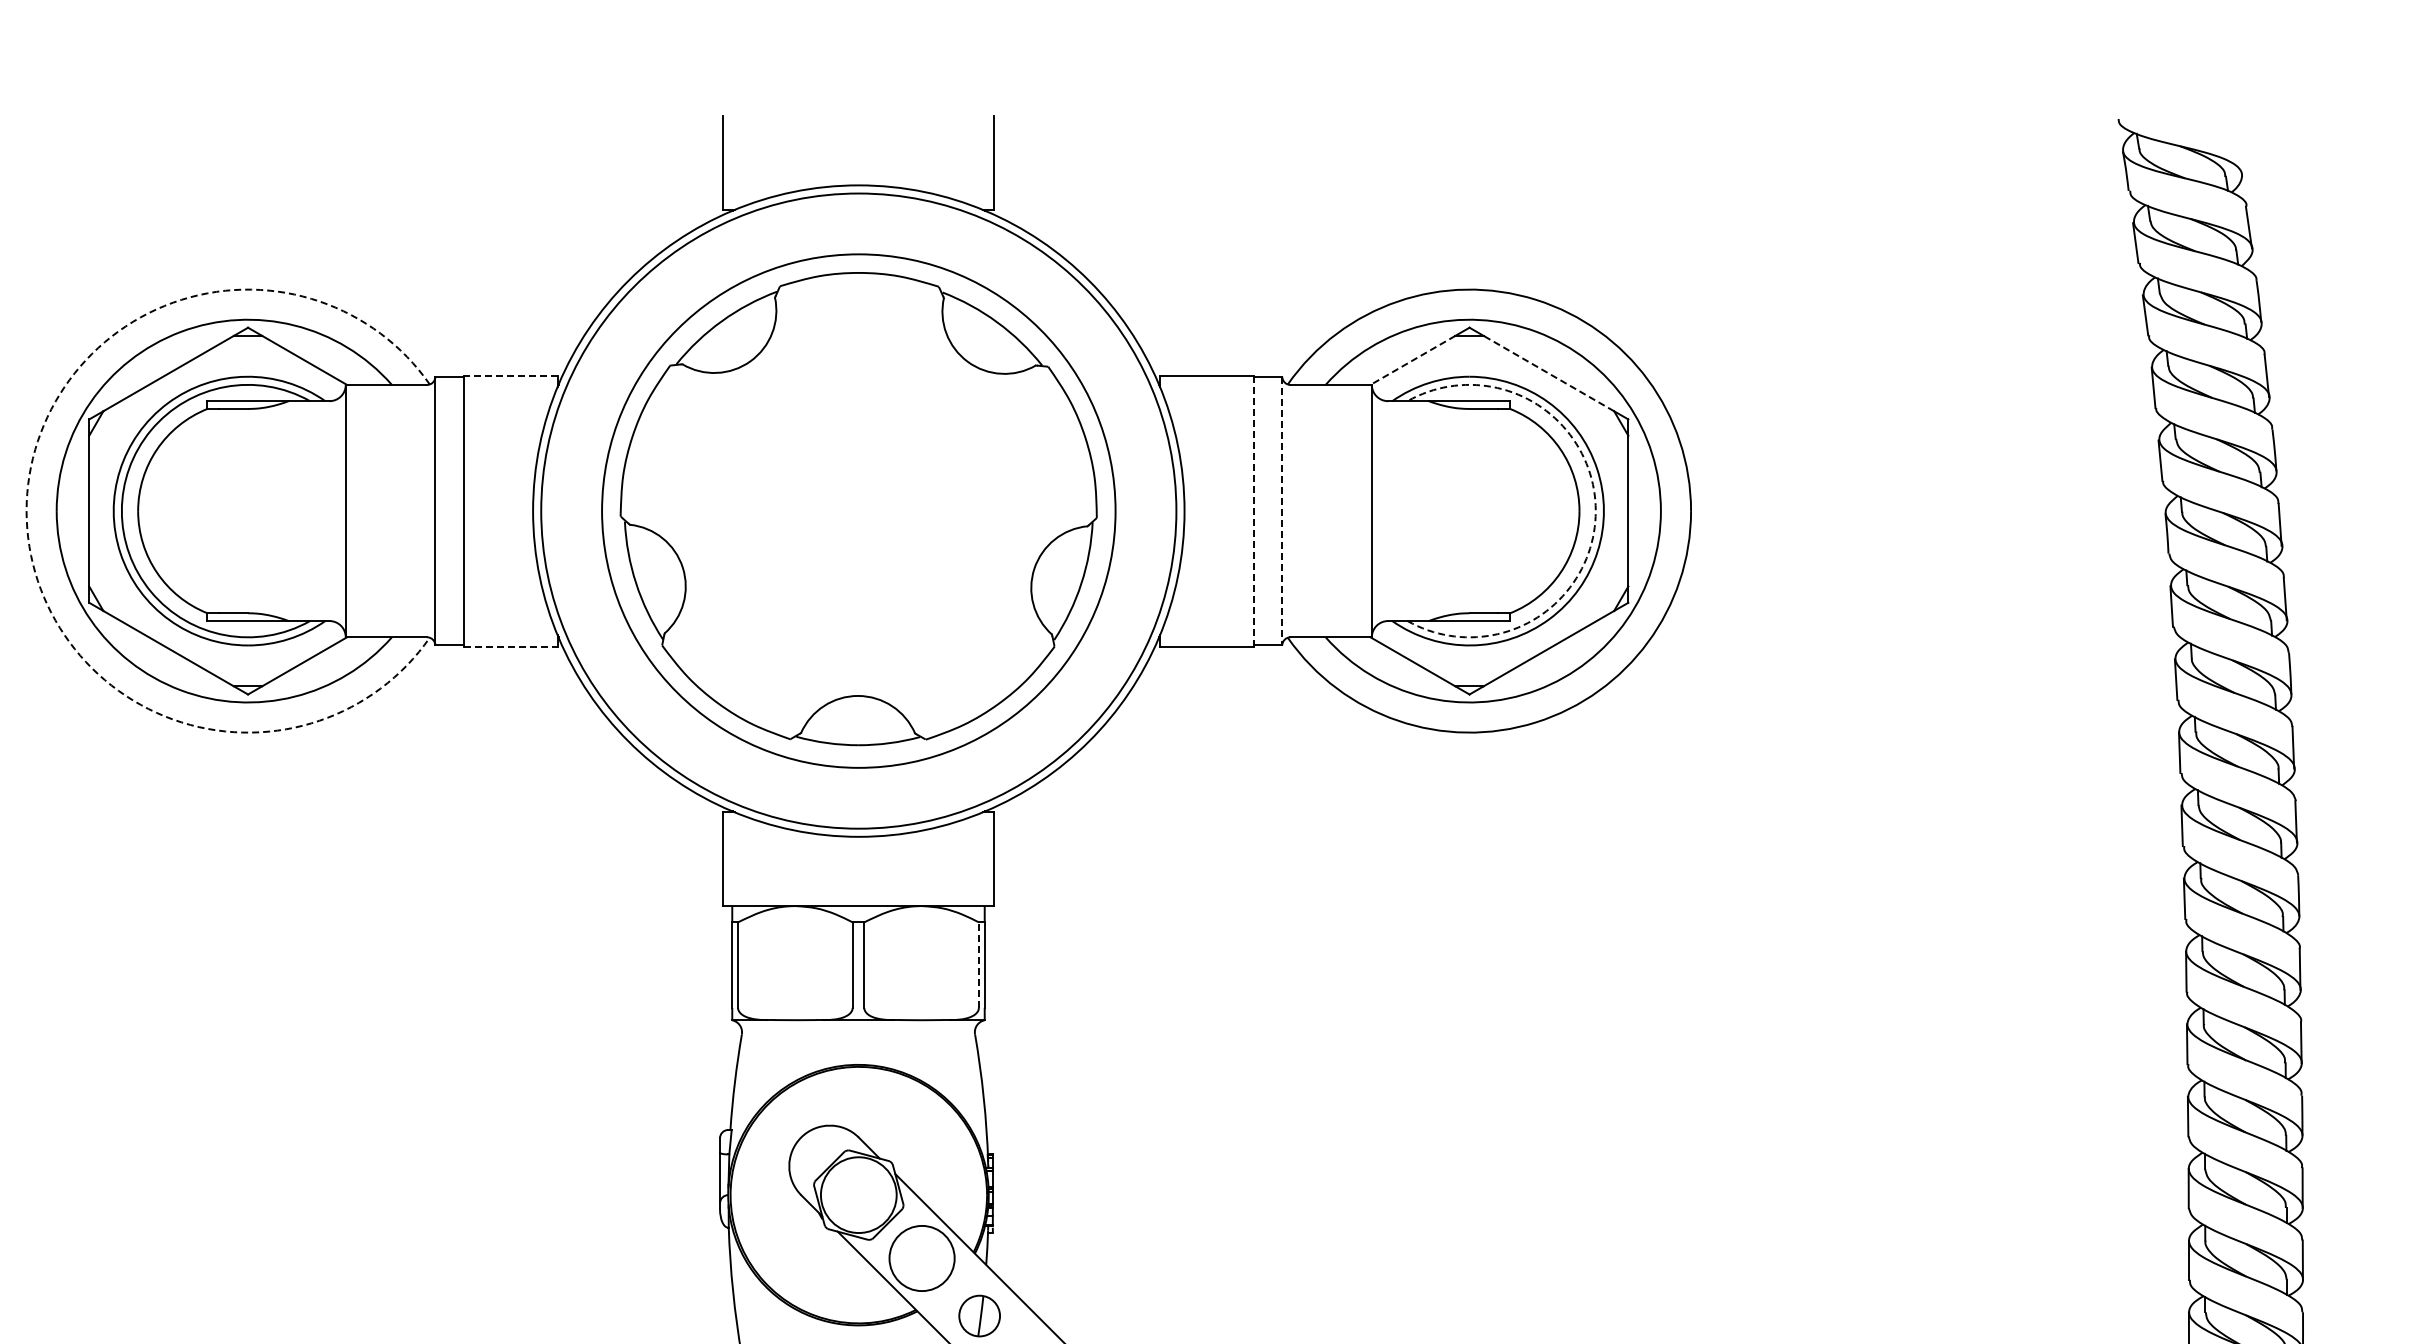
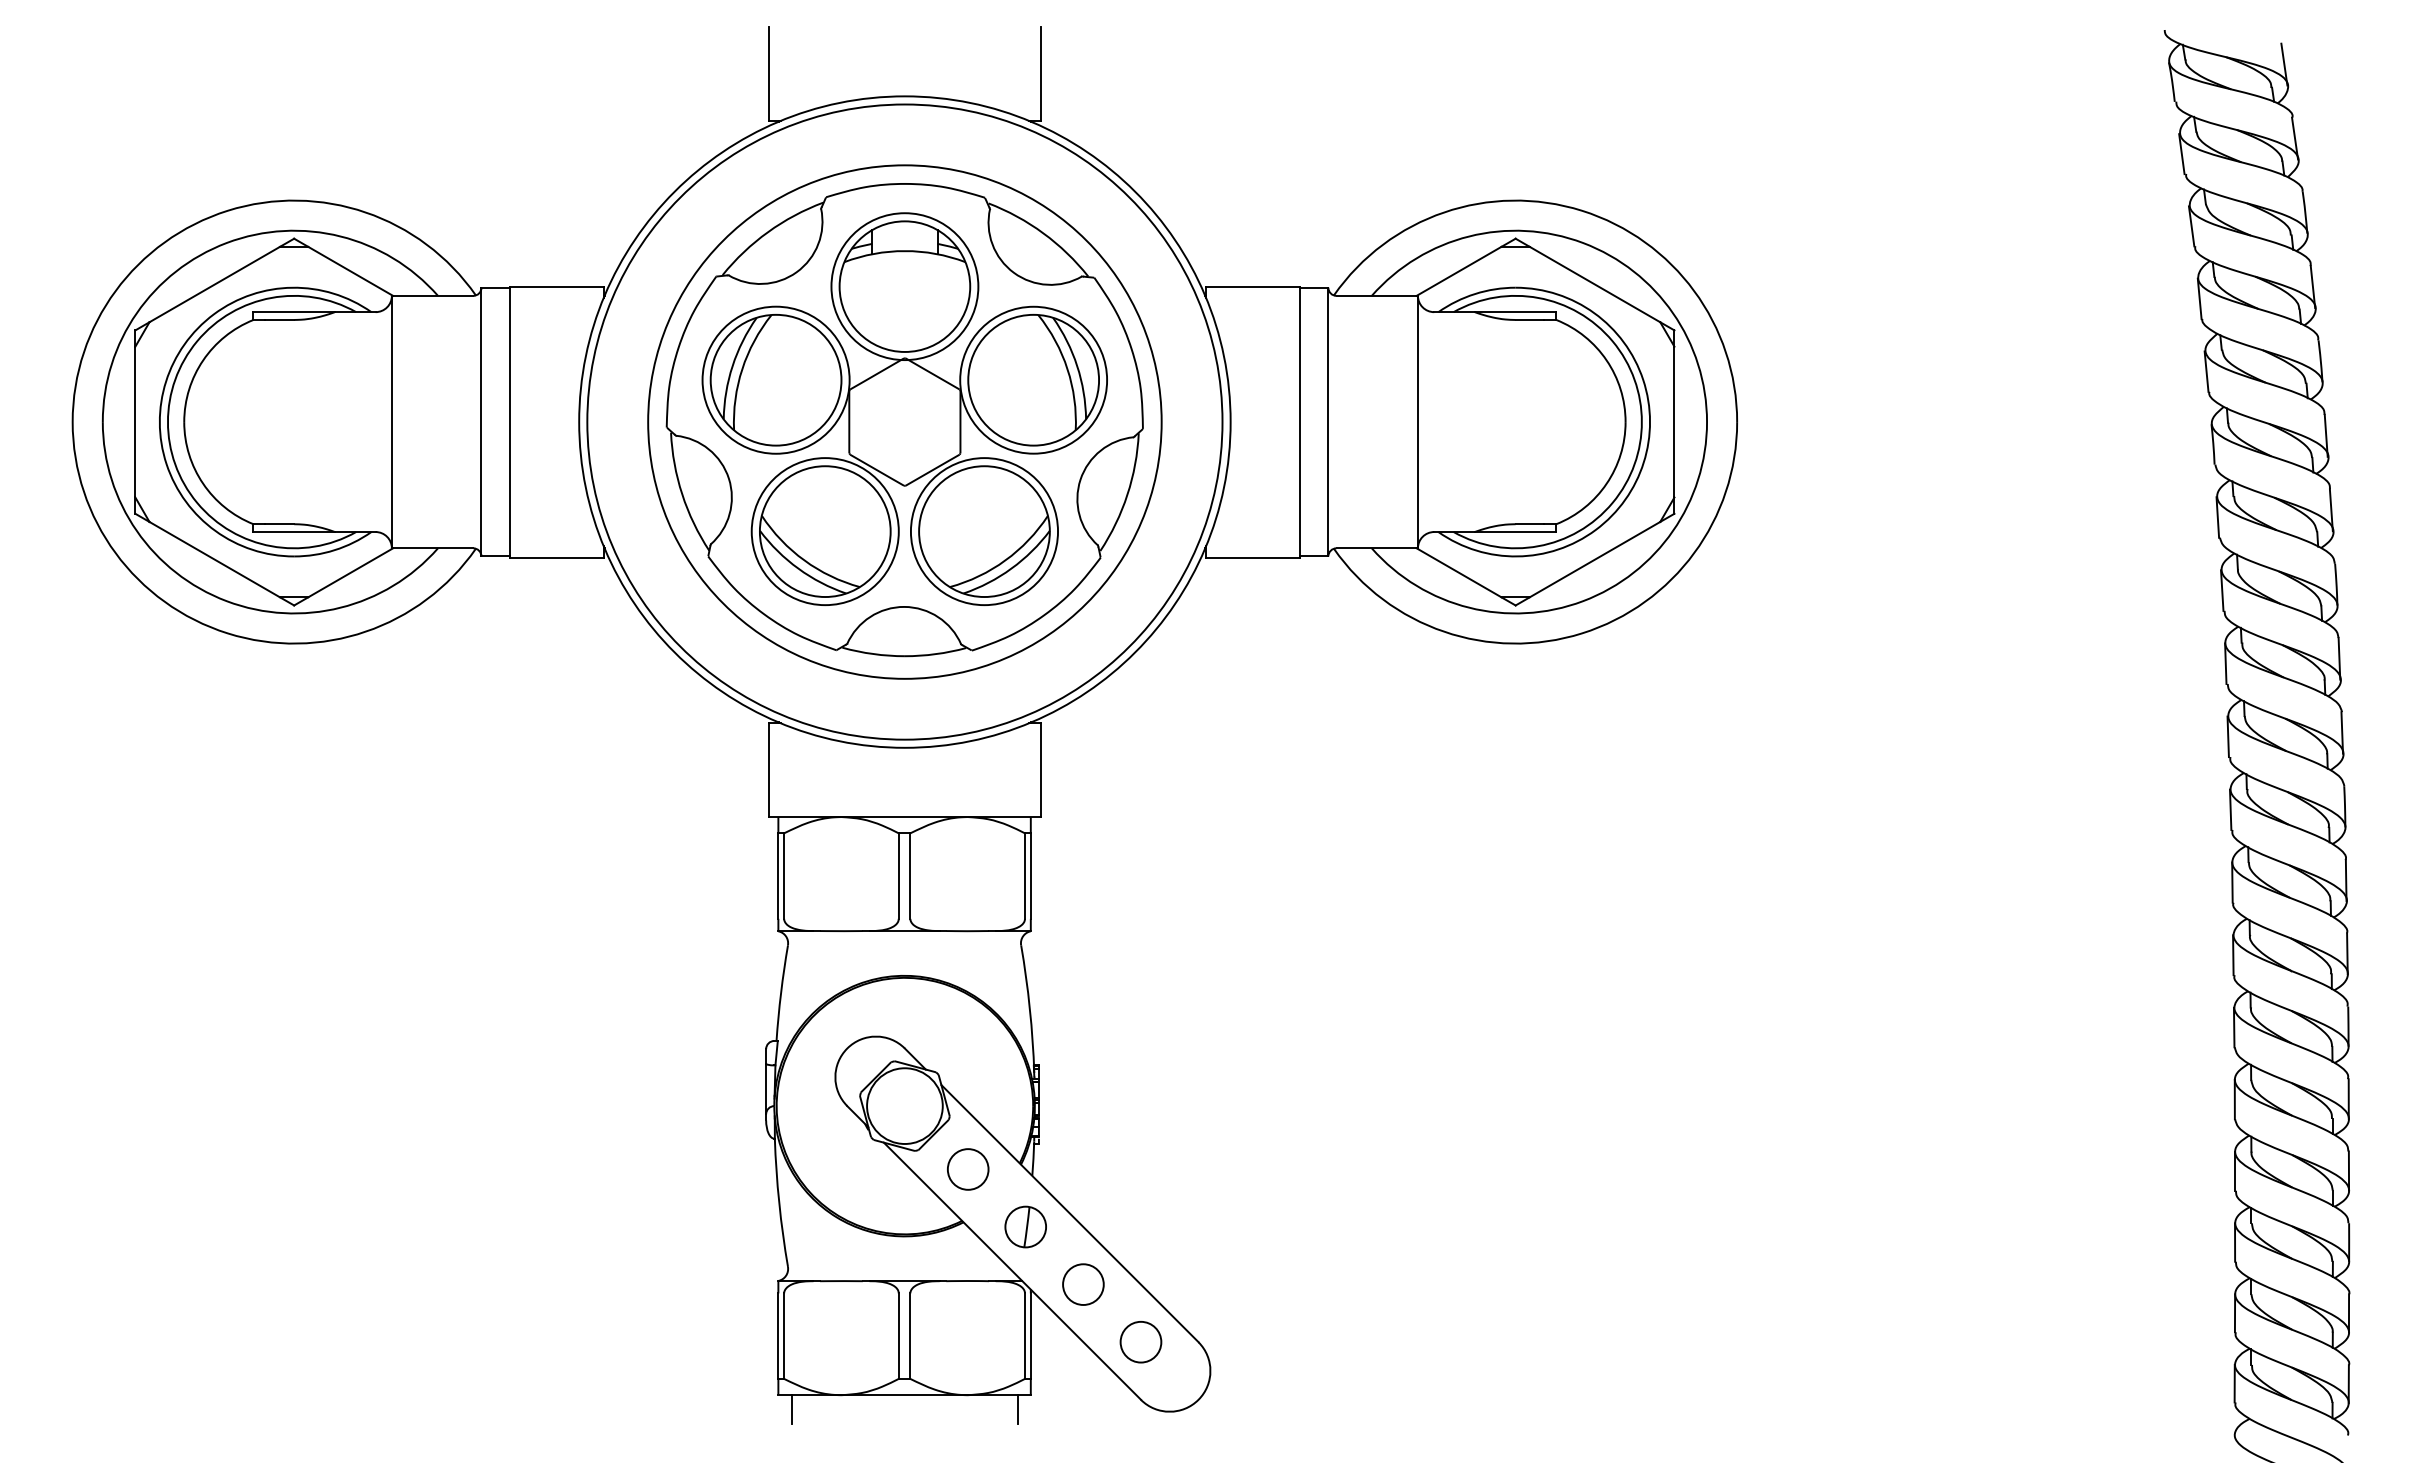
line: (2238, 153) -> (2284, 64), added
line: (1413, 360) -> (1459, 271), dashed -> solid
line: (1548, 373) -> (1594, 284), dashed -> solid
line: (510, 375) -> (556, 286), dashed -> solid
part: (858, 497) -> (904, 408), added
arc: (26, 511) -> (72, 422), dashed -> solid
line: (1253, 511) -> (1299, 422), dashed -> solid
line: (1282, 511) -> (1328, 422), dashed -> solid
arc: (1595, 511) -> (1641, 422), dashed -> solid
line: (510, 646) -> (556, 557), dashed -> solid
line: (978, 965) -> (1024, 876), dashed -> solid
circle: (921, 1258) -> (967, 1169), size x0.62

